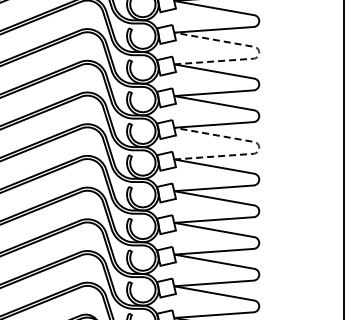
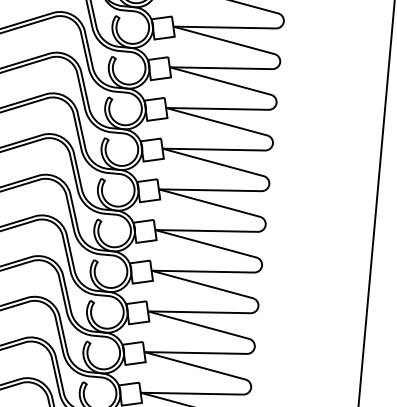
line: (259, 52) -> (276, 102), dashed -> solid
line: (259, 147) -> (266, 224), dashed -> solid

